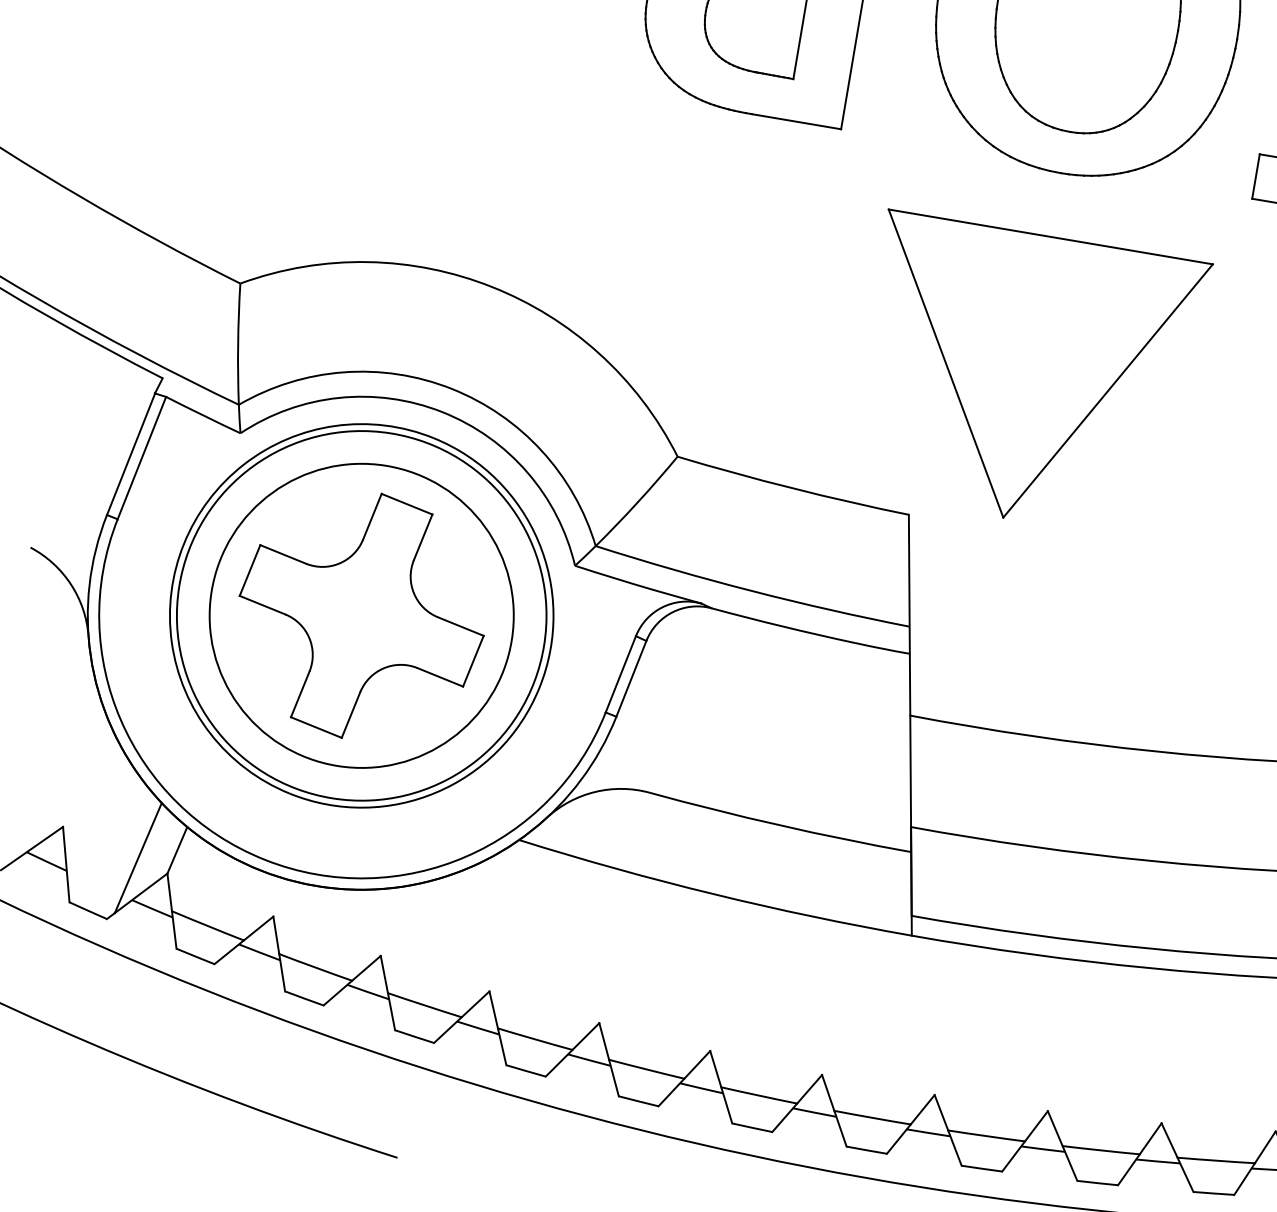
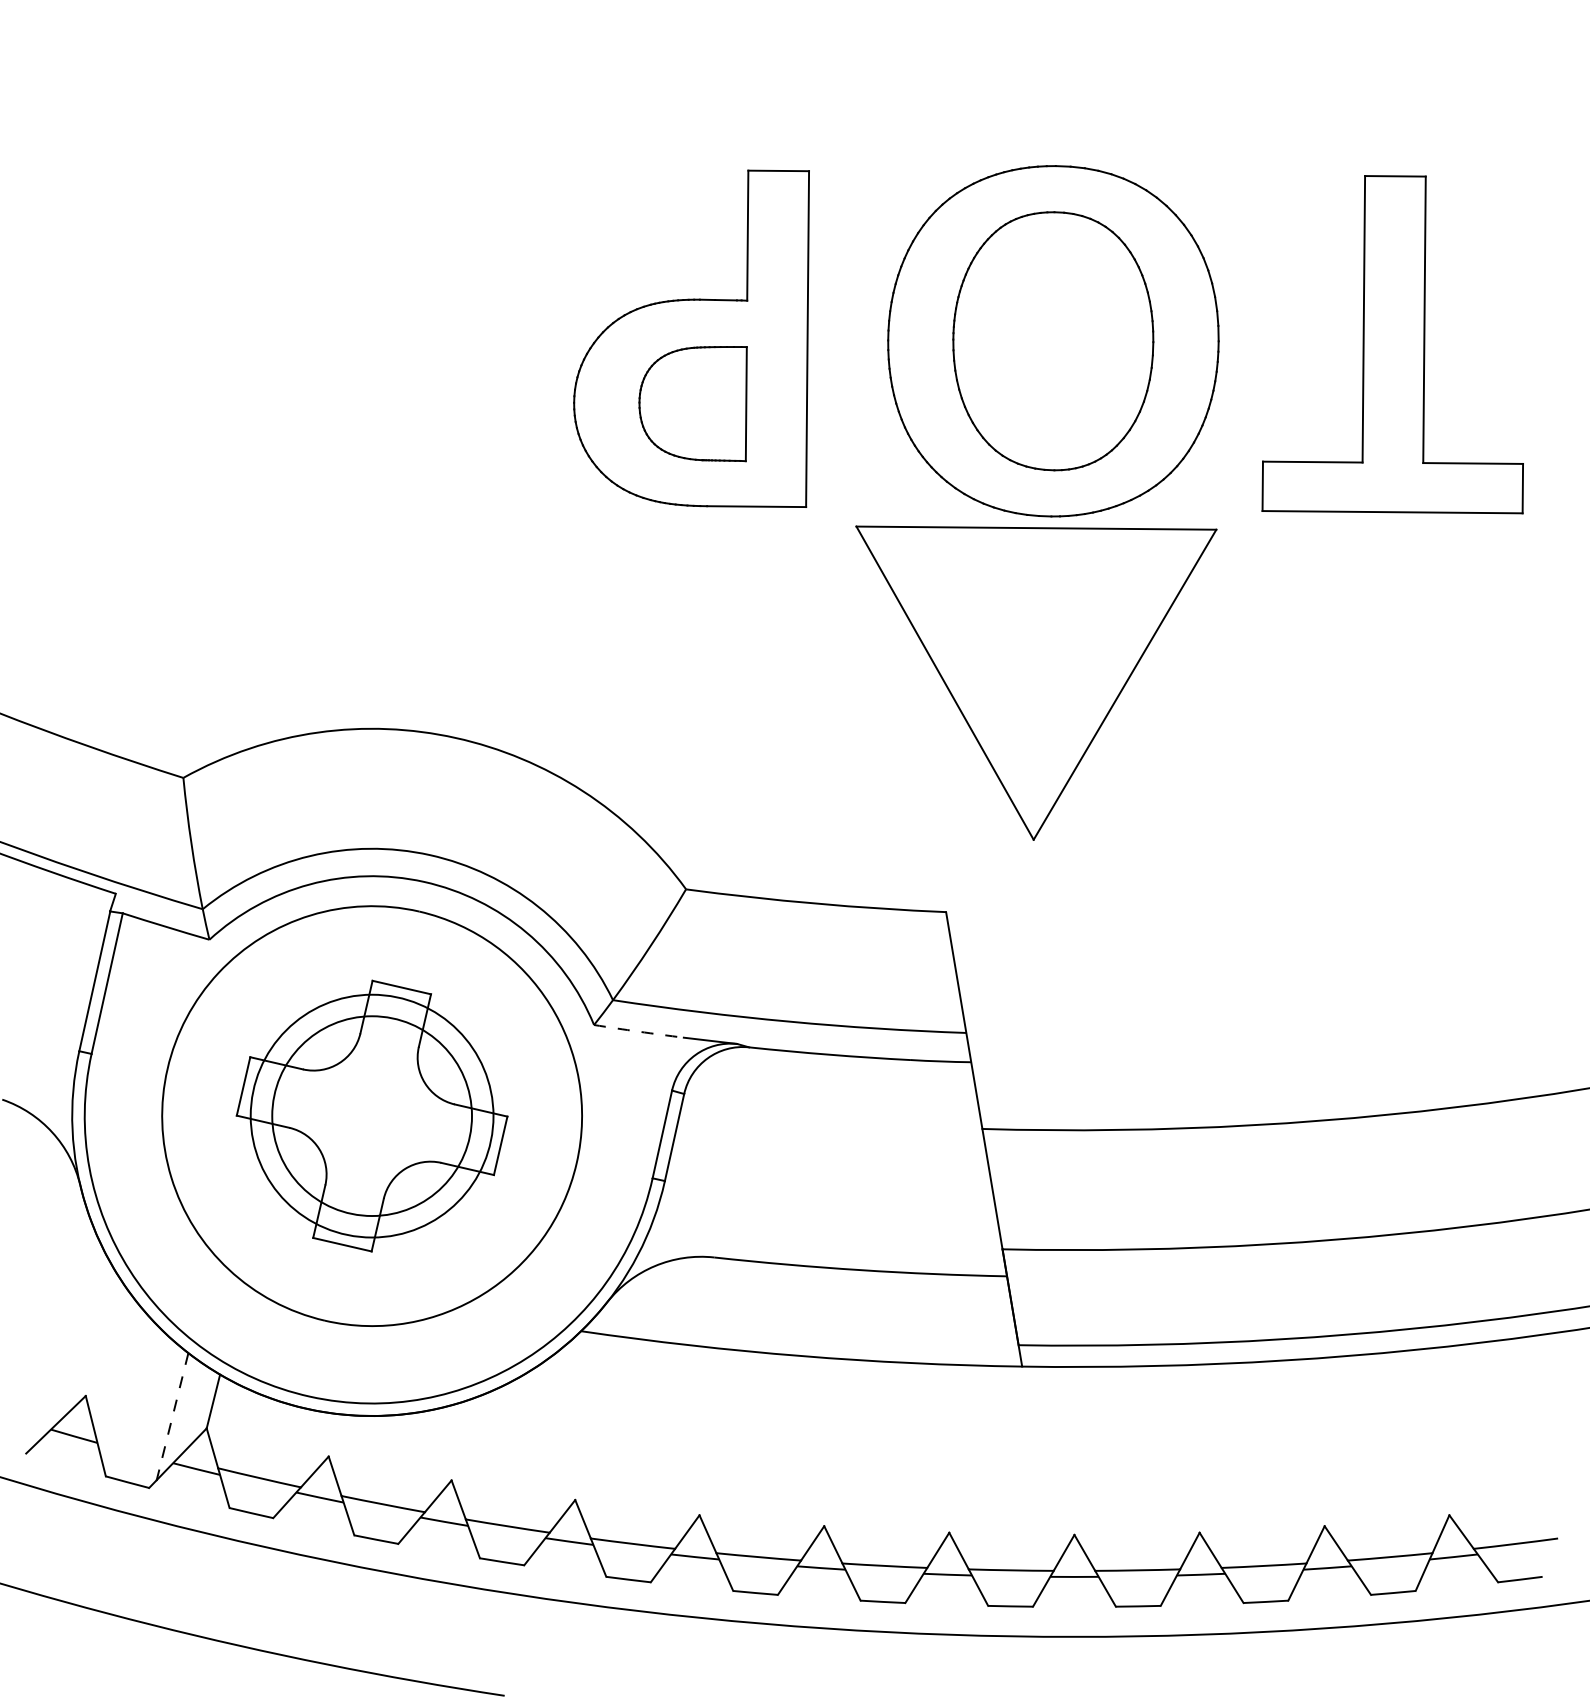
part: (1028, 376) -> (1036, 682), moved
arc: (614, 578) -> (638, 1031), solid -> dashed
circle: (361, 615) -> (371, 1115), size x0.6
circle: (361, 615) -> (371, 1115), size x0.6
line: (138, 858) -> (172, 1417), solid -> dashed

